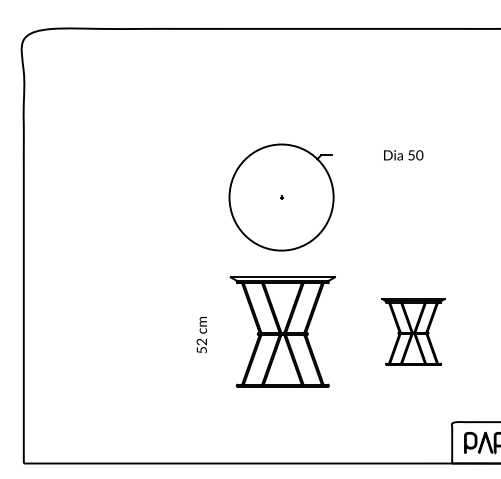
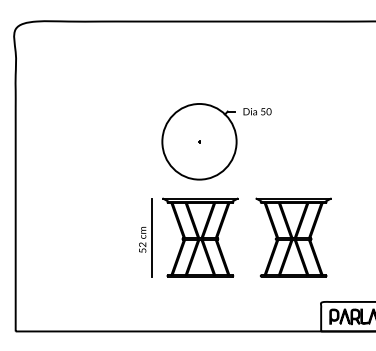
text: (403, 155) -> (257, 111), moved
part: (413, 331) -> (293, 237), size x1.67
line: (215, 333) -> (152, 238), added

